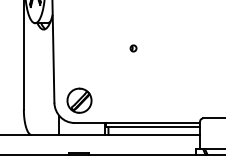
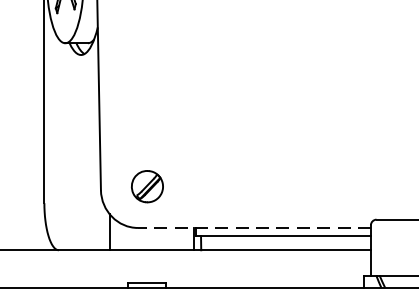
part: (133, 48) -> (247, 90), removed
part: (79, 100) -> (147, 186), size x0.7
line: (137, 122) -> (254, 227), solid -> dashed

